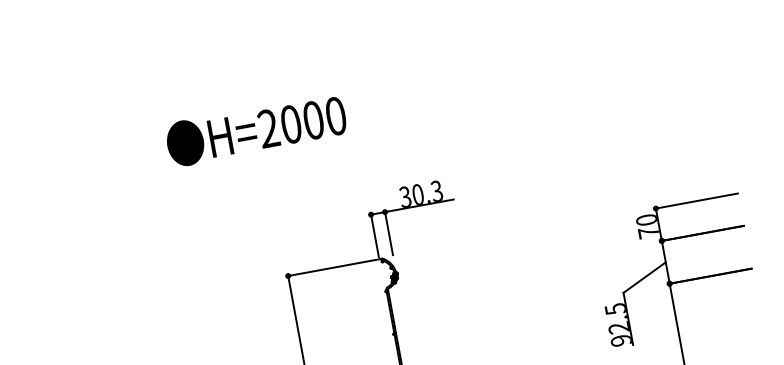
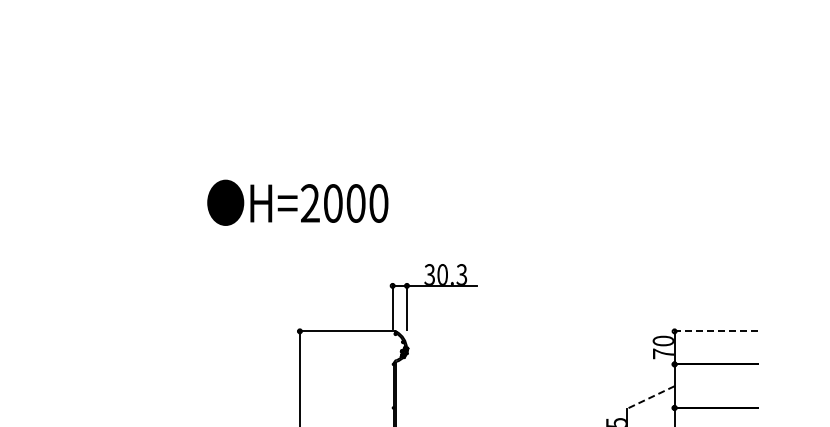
text: (255, 129) -> (297, 202), moved
line: (696, 201) -> (715, 331), solid -> dashed
line: (644, 277) -> (650, 397), solid -> dashed

